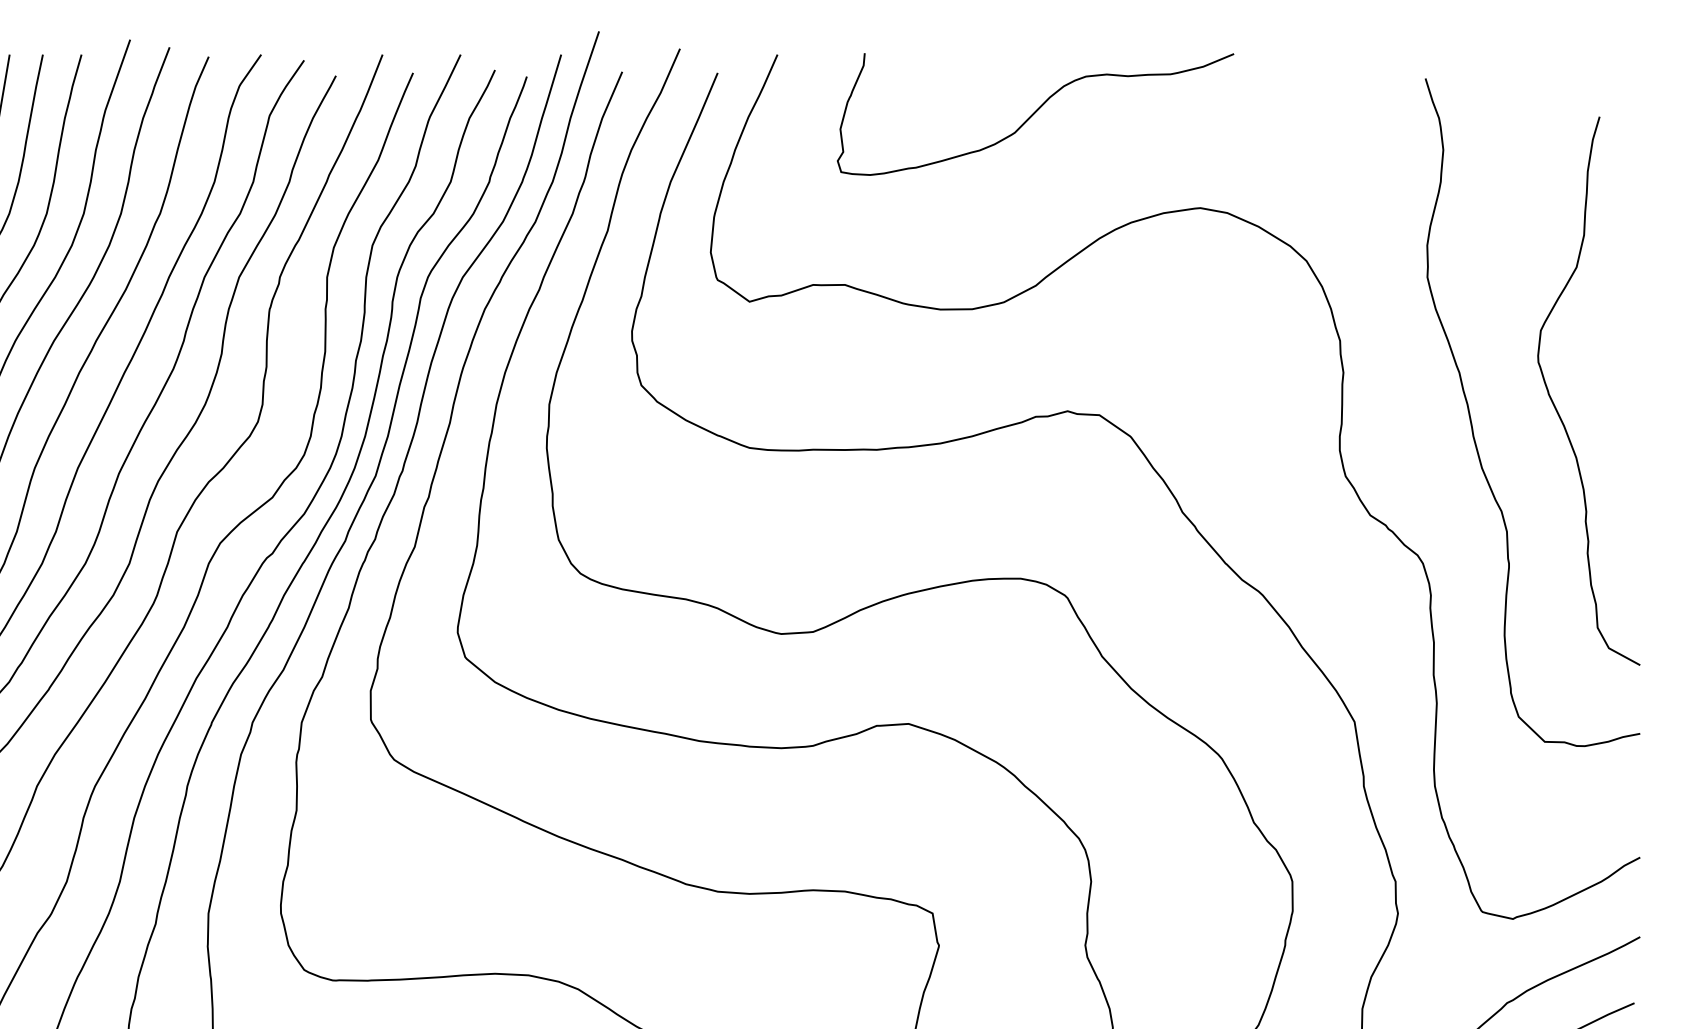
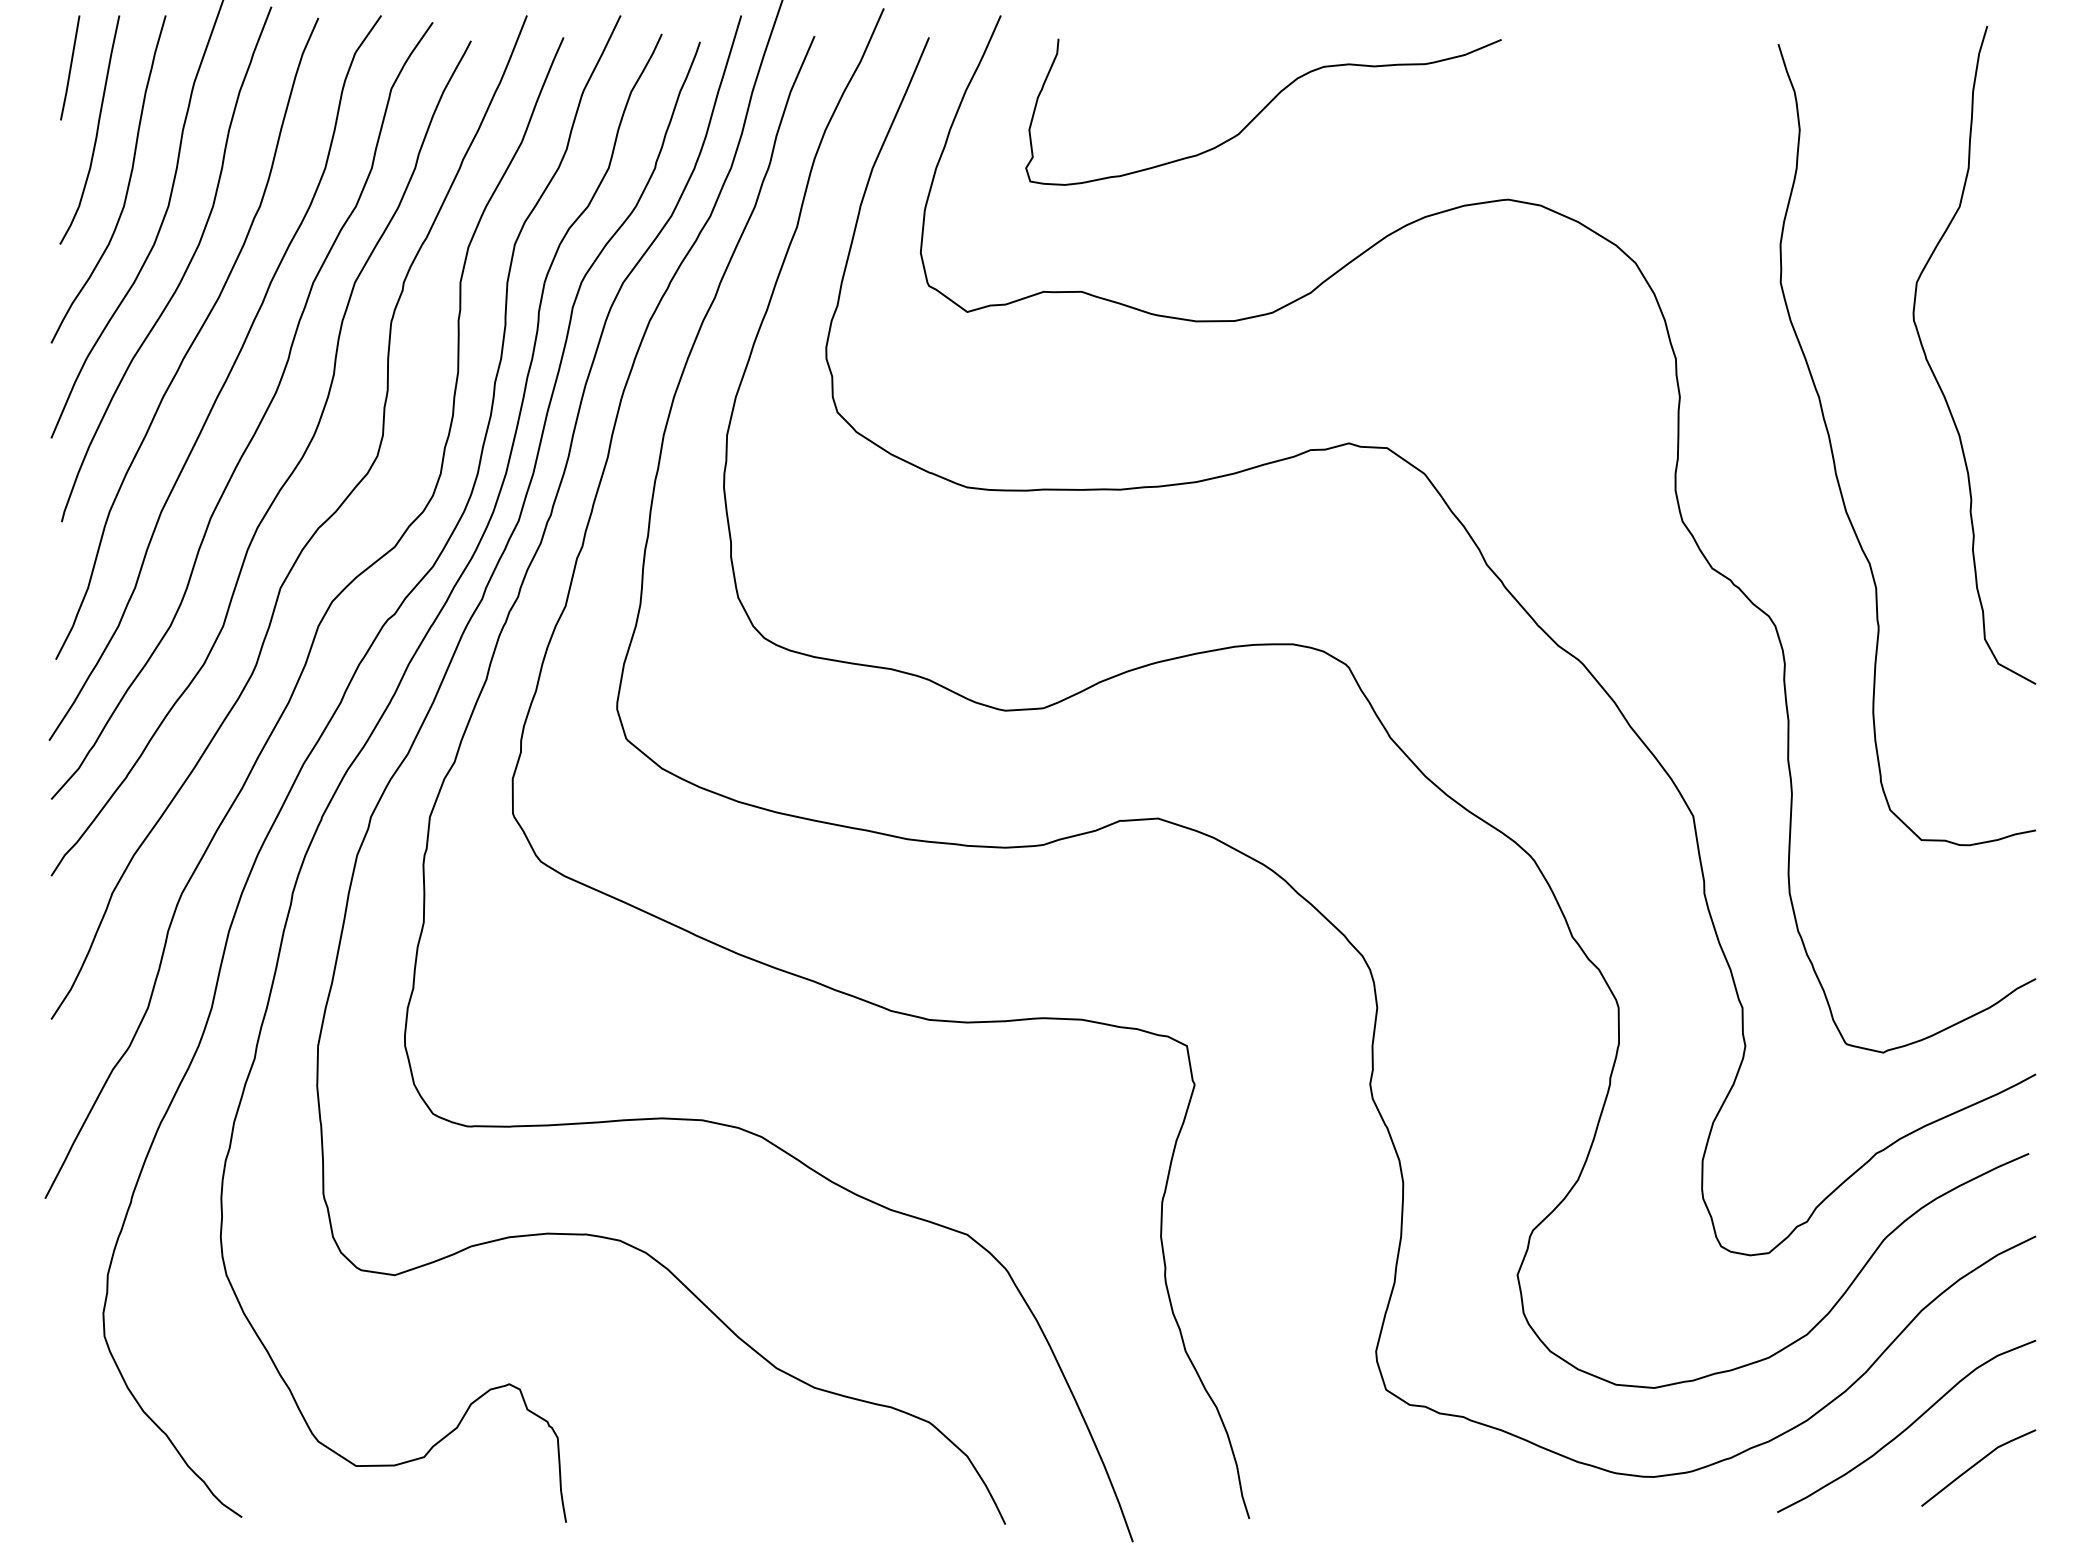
curve: (1035, 112) -> (1263, 110), moved
curve: (1555, 406) -> (1934, 373), moved

